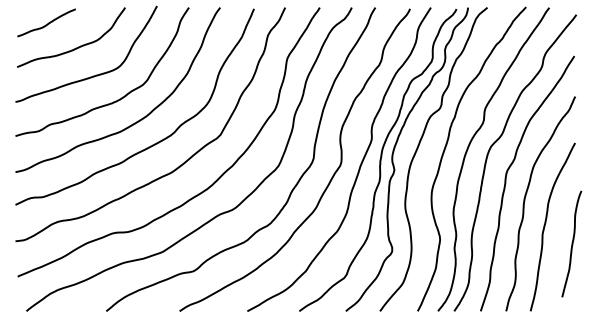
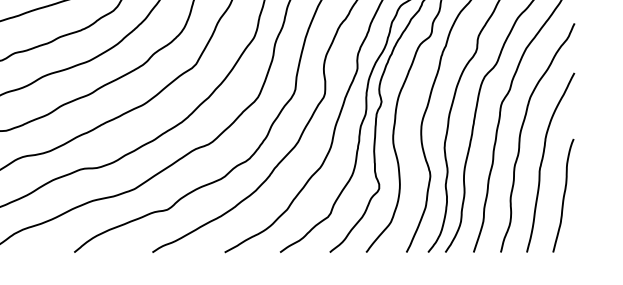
curve: (571, 243) -> (563, 195), moved

